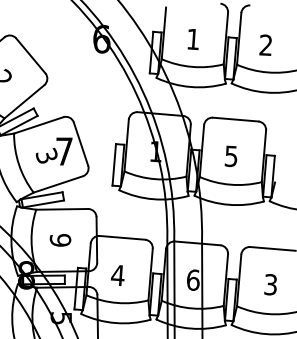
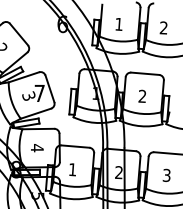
text: (231, 154) -> (142, 95), 5 -> 2
text: (59, 240) -> (36, 148), 9 -> 4
text: (117, 275) -> (72, 169), 4 -> 1
text: (192, 279) -> (118, 172), 6 -> 2

